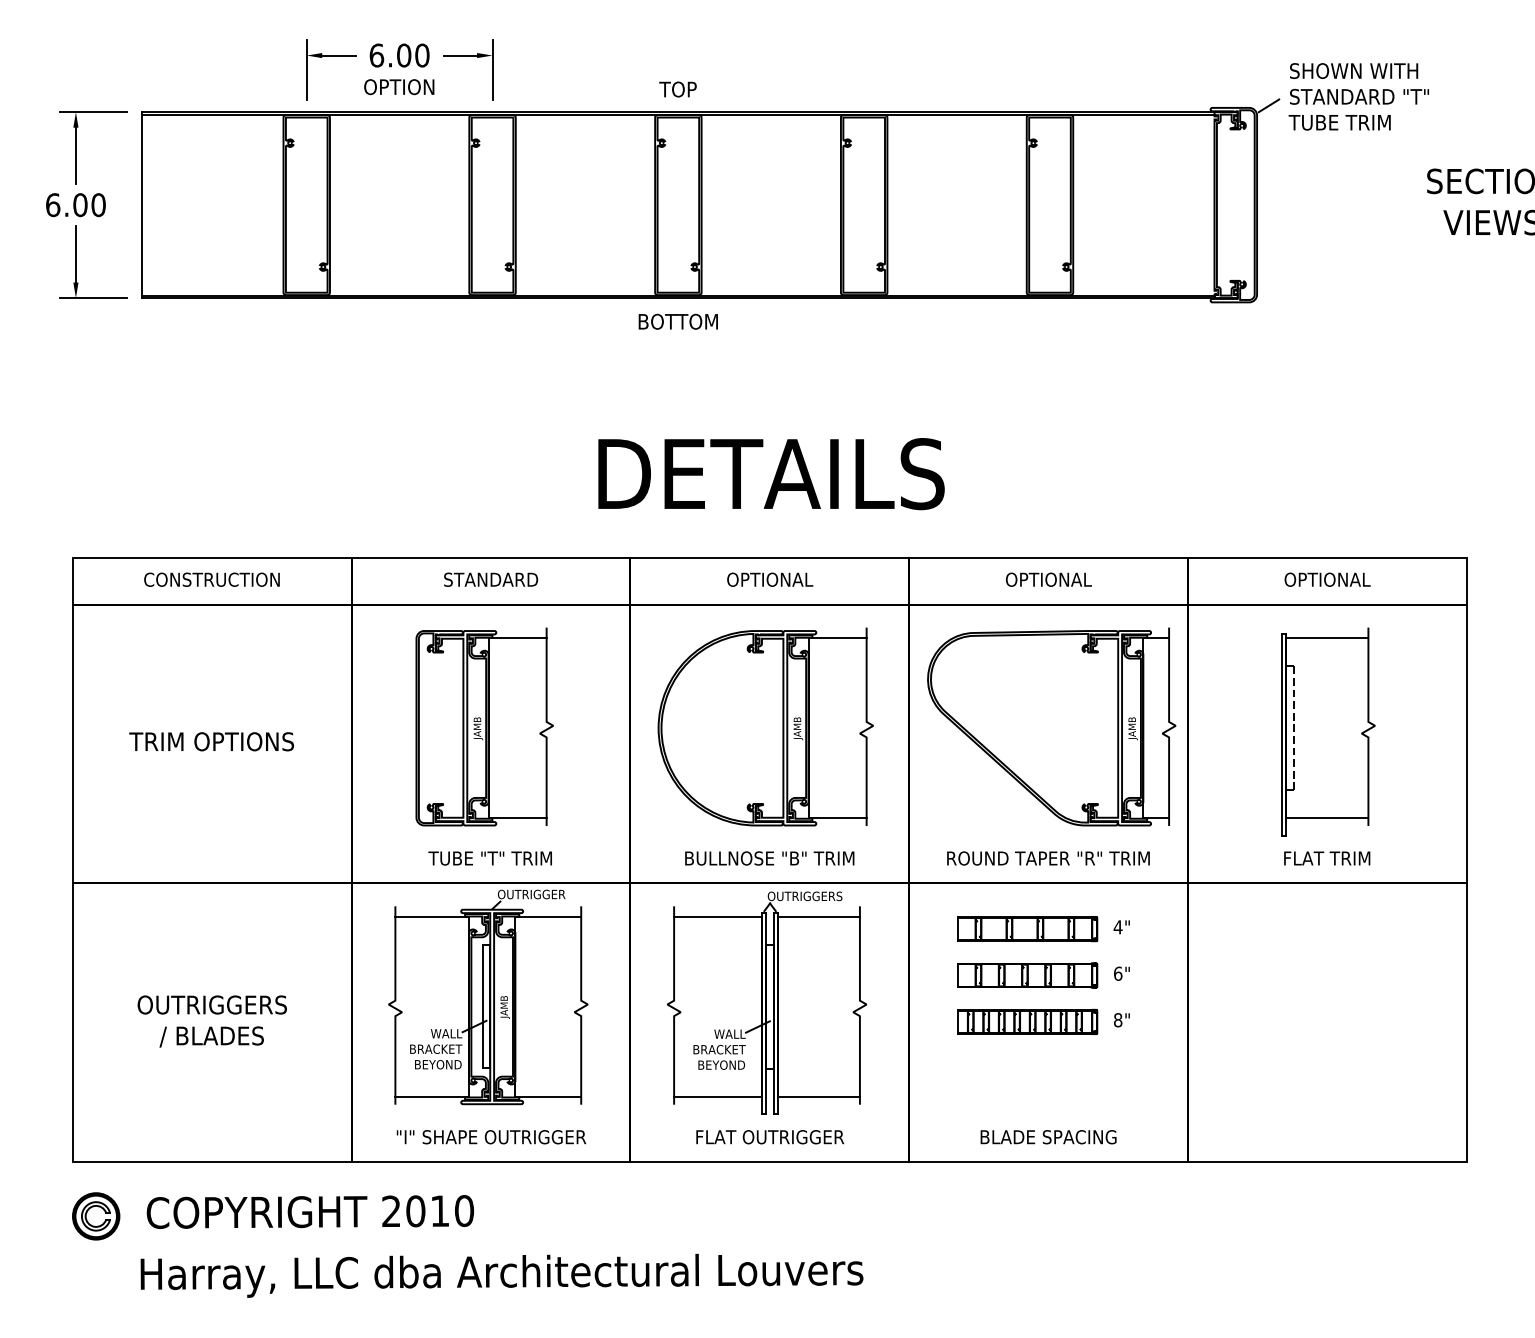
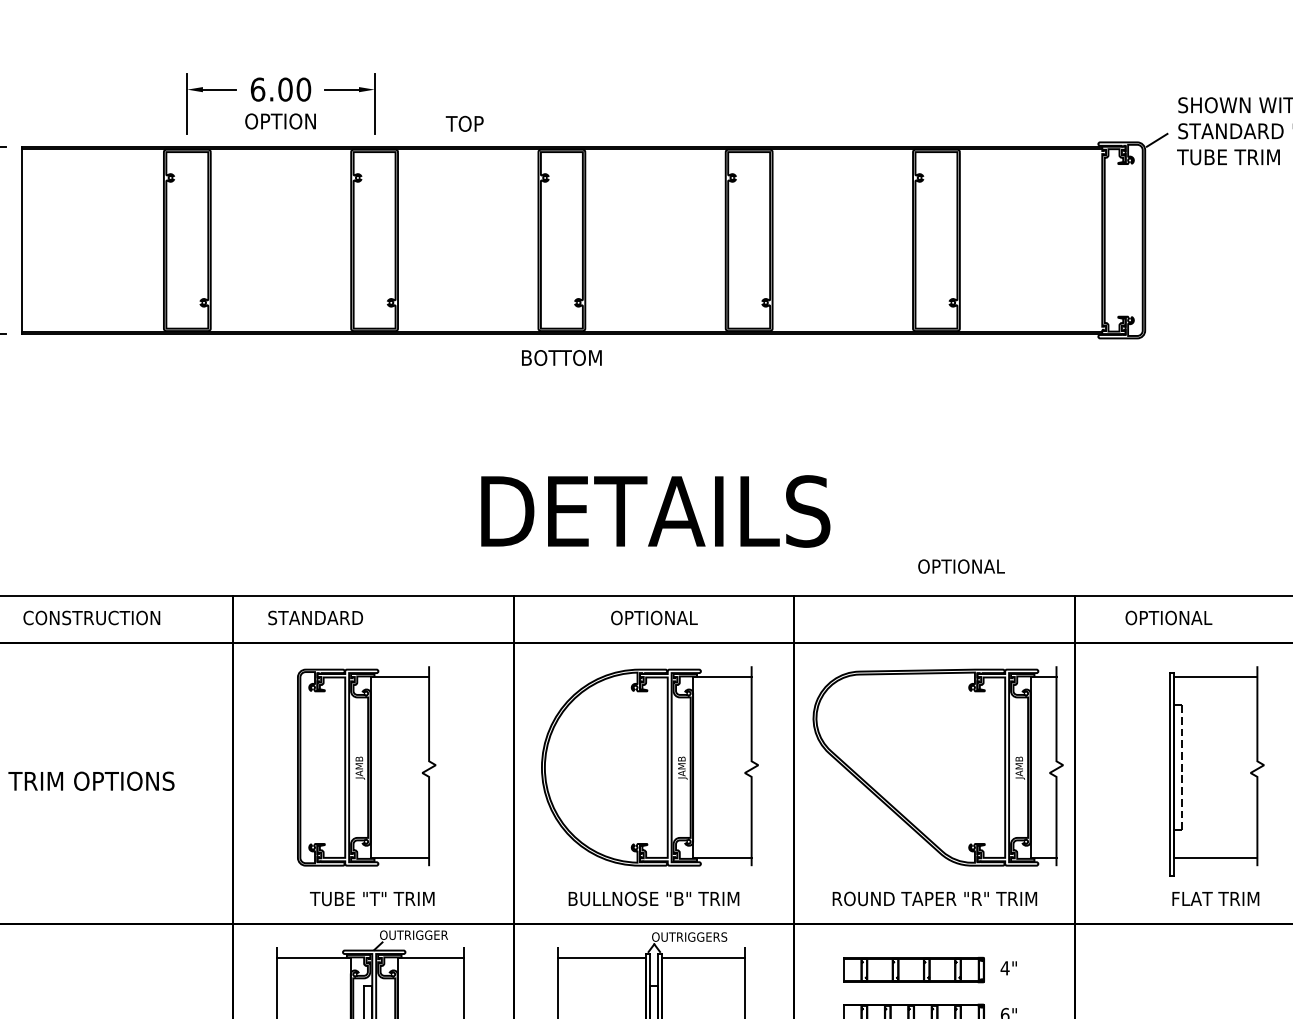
text: (677, 89) -> (464, 123), moved
text: (491, 579) -> (316, 617), moved
text: (1048, 579) -> (961, 566), moved
text: (1327, 579) -> (1168, 617), moved

